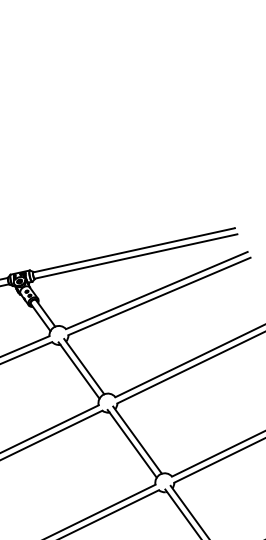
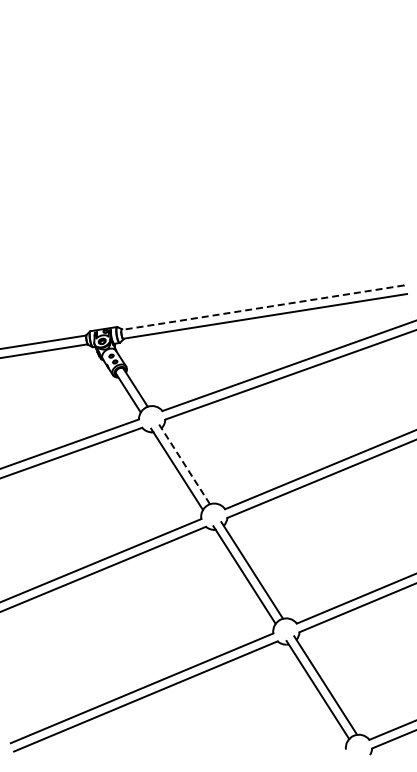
line: (133, 250) -> (262, 307), solid -> dashed
line: (84, 366) -> (184, 464), solid -> dashed

